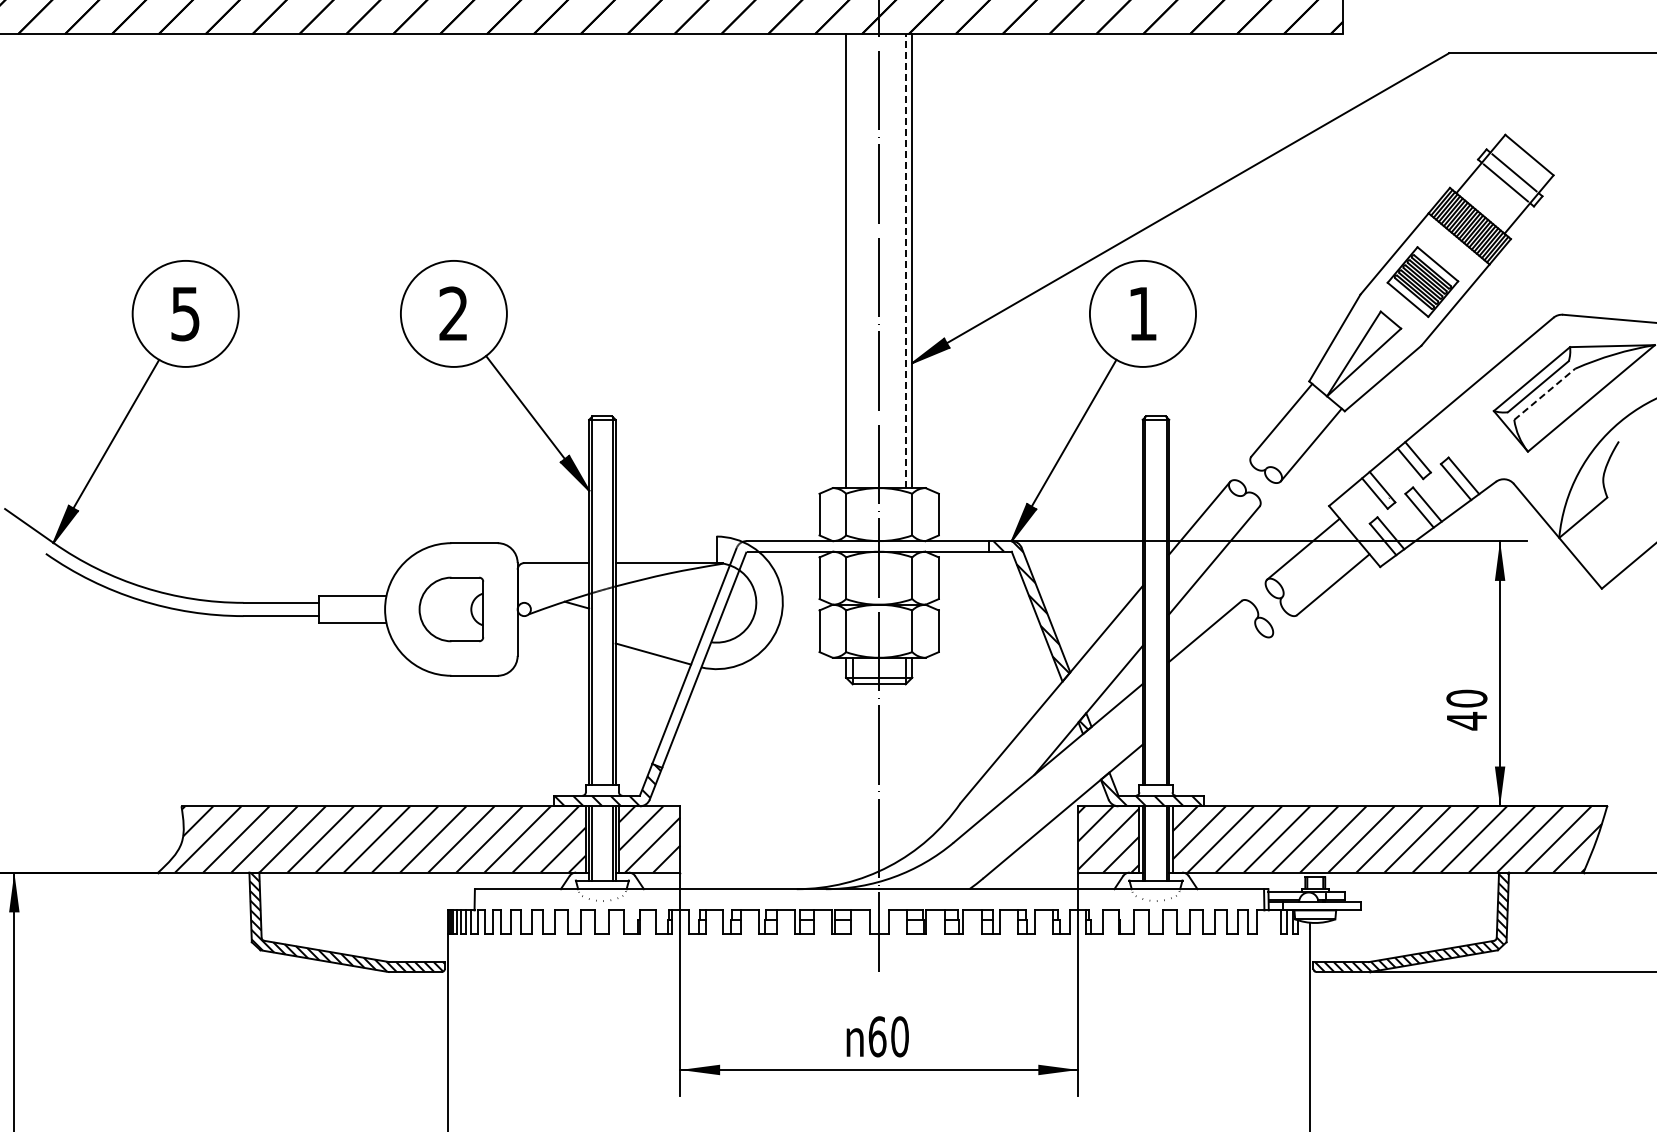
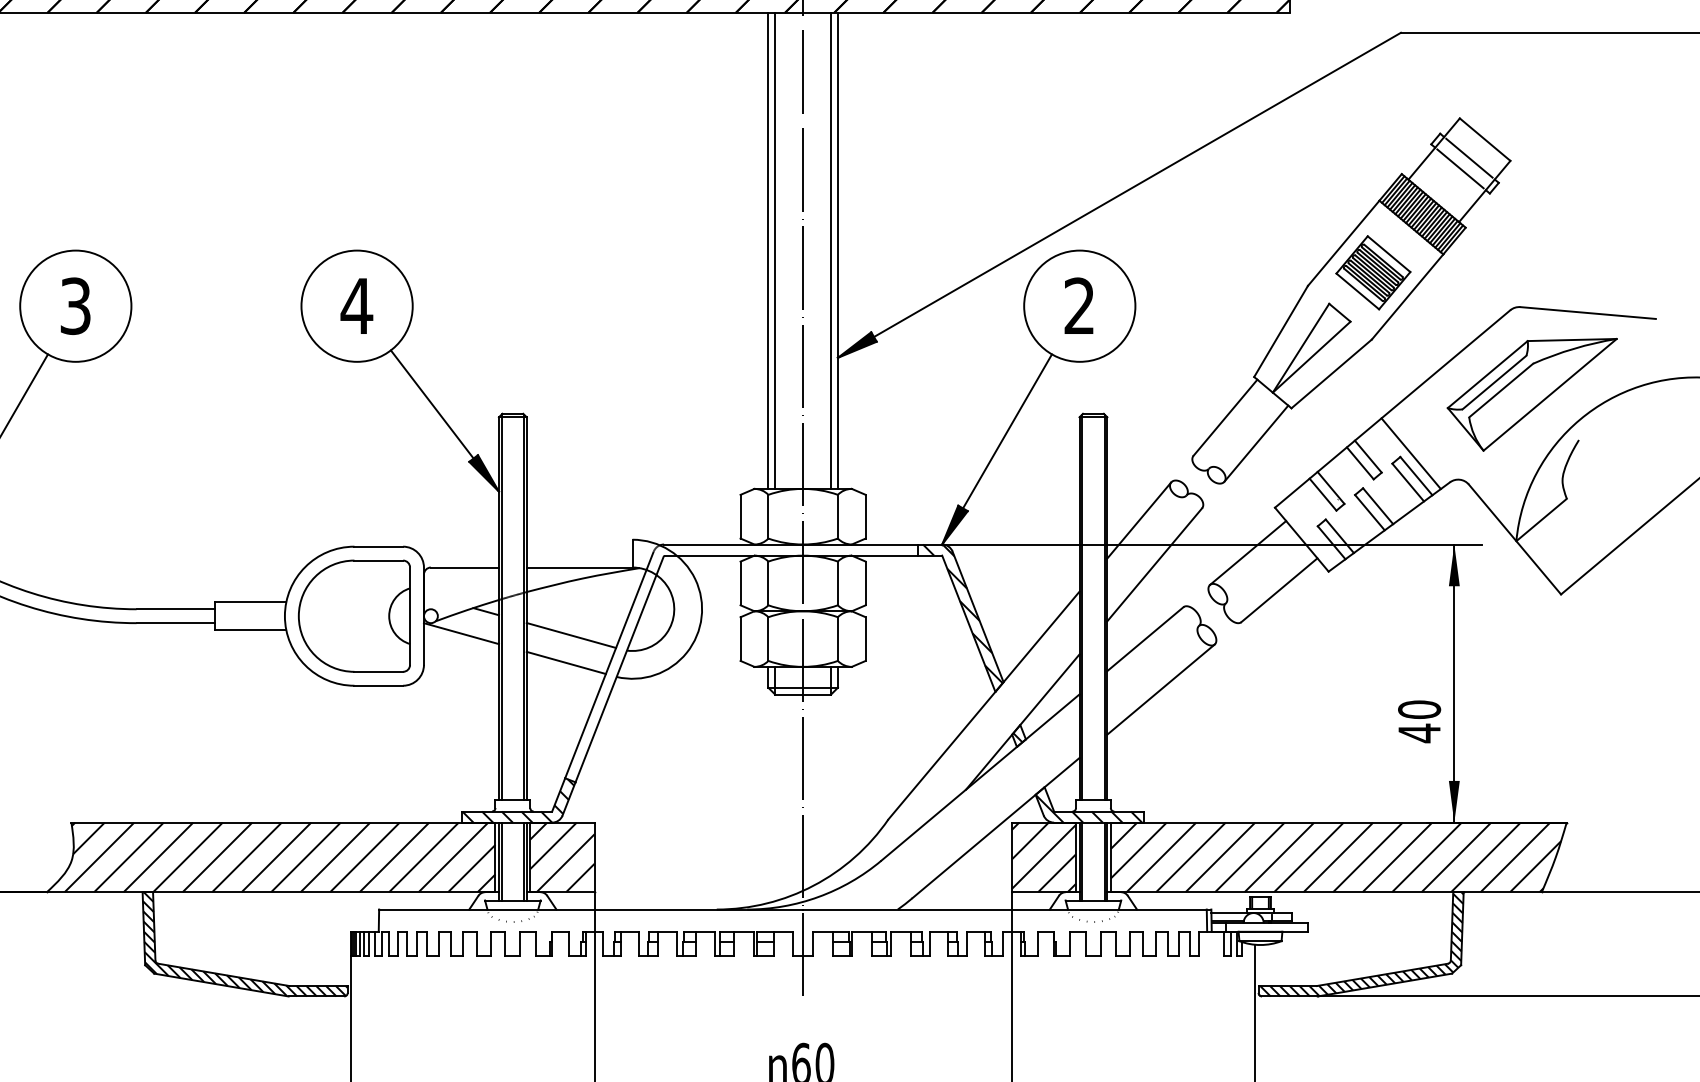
line: (852, 261) -> (775, 251), added
line: (905, 261) -> (830, 251), dashed -> solid
text: (185, 313) -> (75, 305), 5 -> 3
text: (453, 313) -> (356, 305), 2 -> 4
text: (1142, 313) -> (1079, 305), 1 -> 2
line: (1544, 394) -> (1500, 390), dashed -> solid
line: (1458, 454) -> (1410, 453), added
part: (451, 609) -> (354, 616), size x1.67
line: (553, 626) -> (461, 634), added
line: (657, 627) -> (570, 635), added
line: (1220, 679) -> (1161, 689), added

